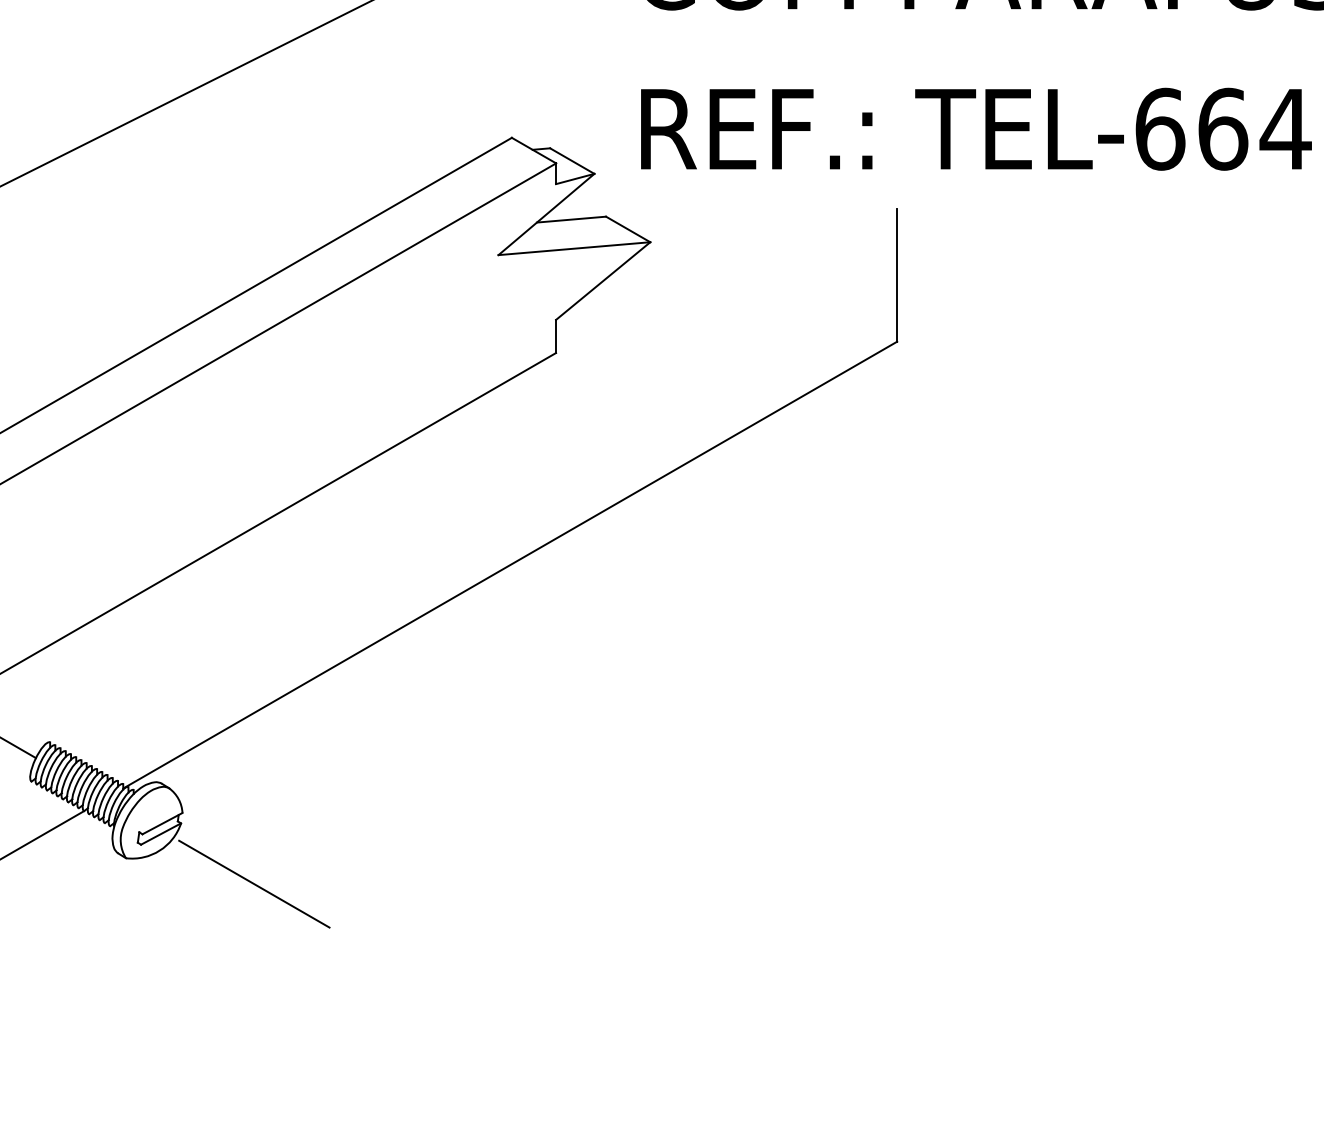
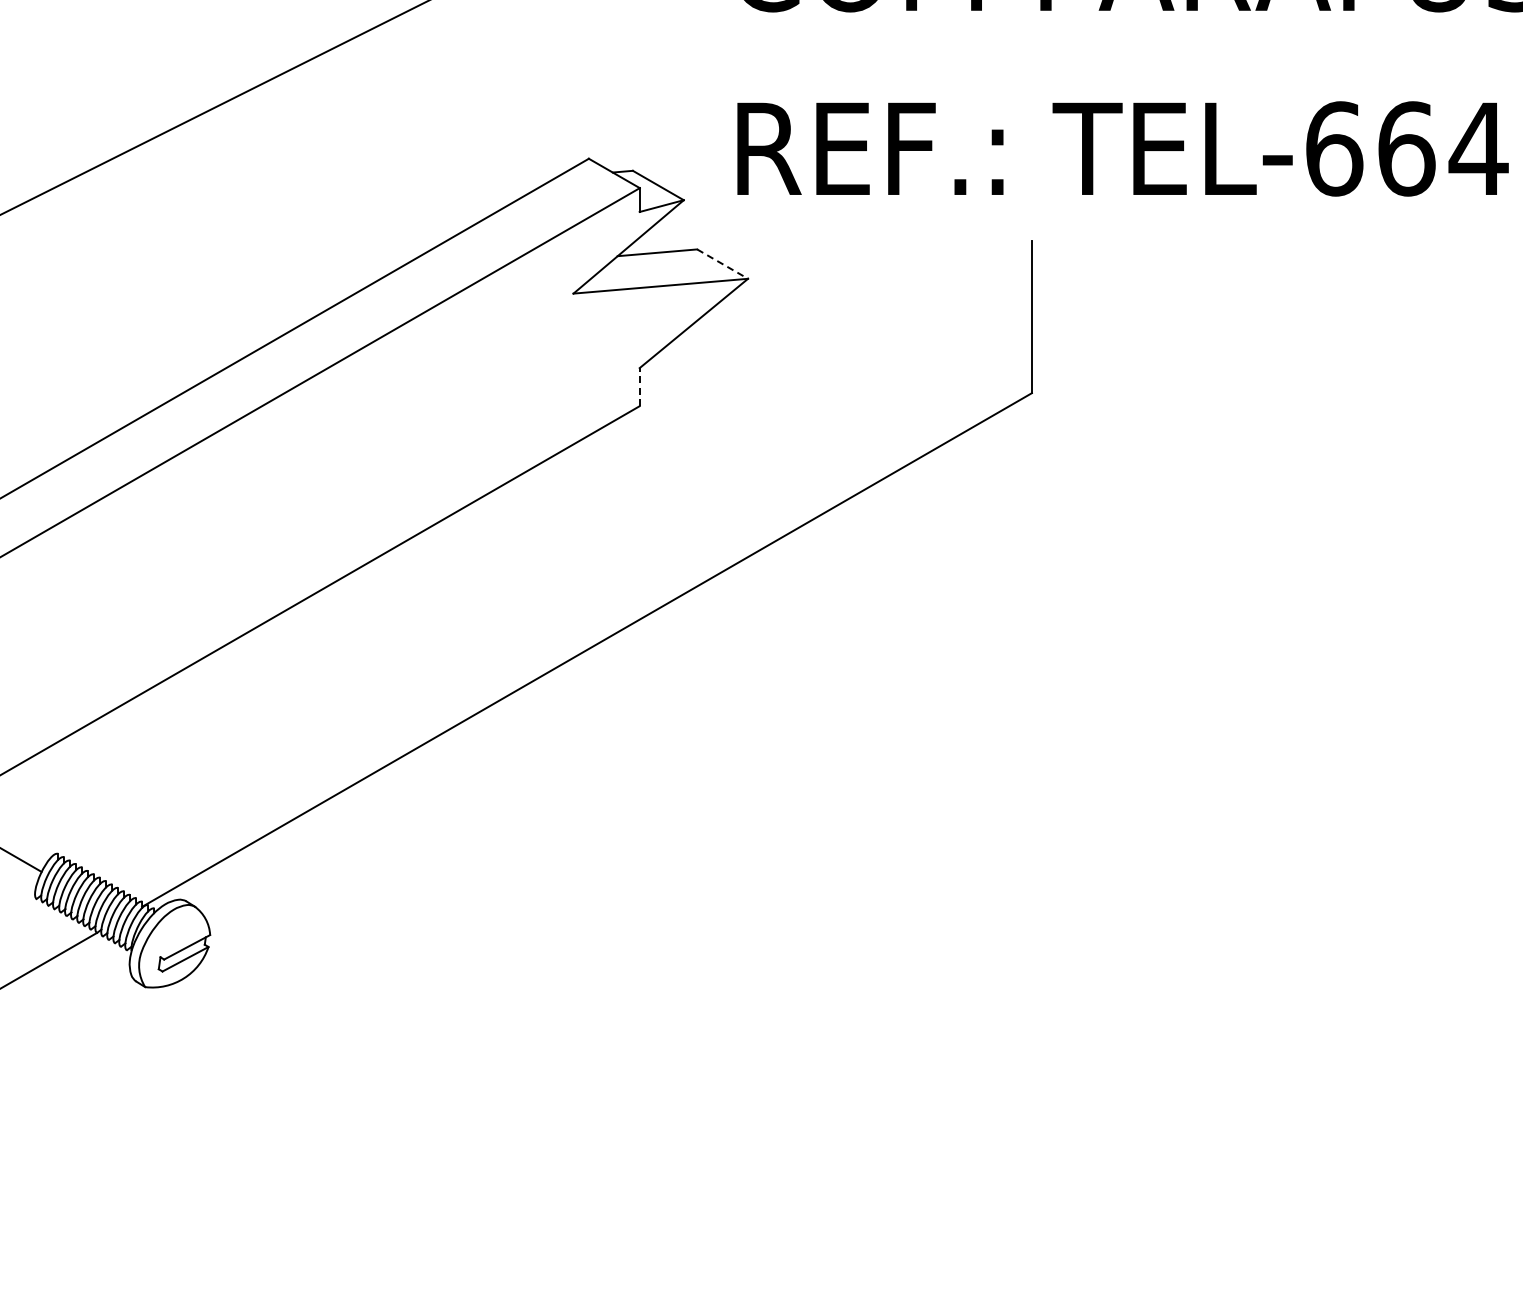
line: (628, 229) -> (723, 264), solid -> dashed
line: (555, 335) -> (639, 386), solid -> dashed
line: (254, 883) -> (292, 1016), removed

